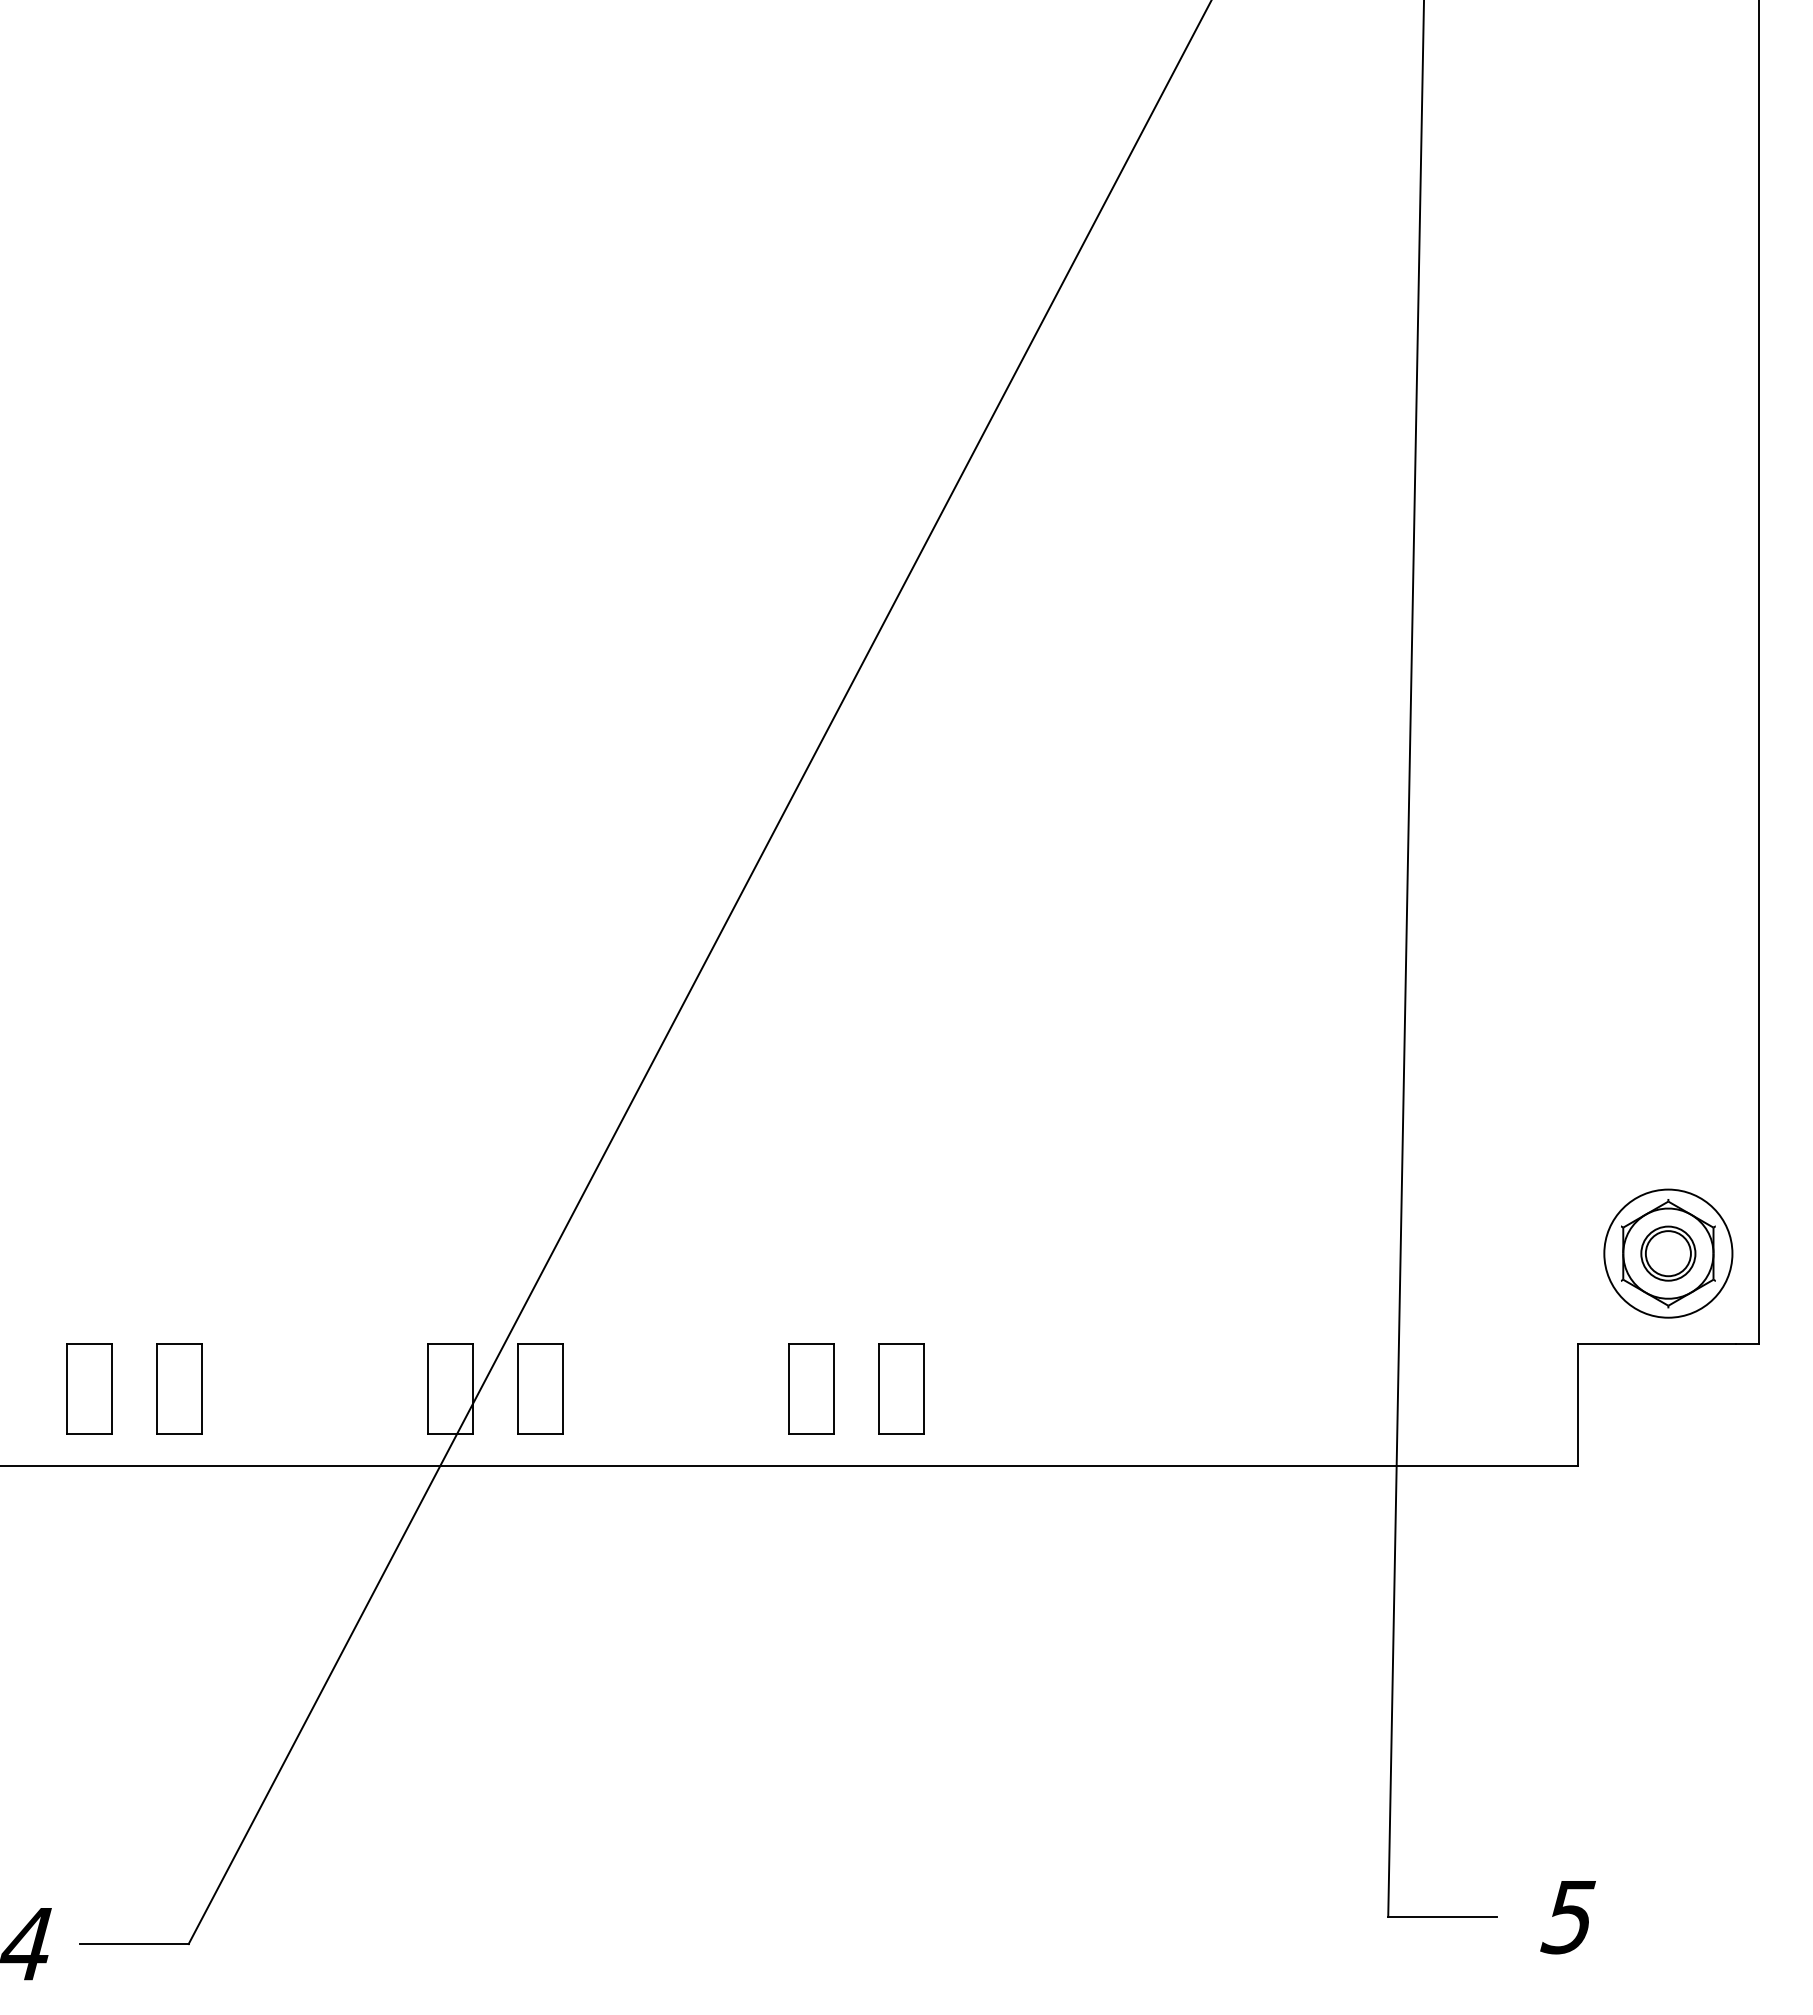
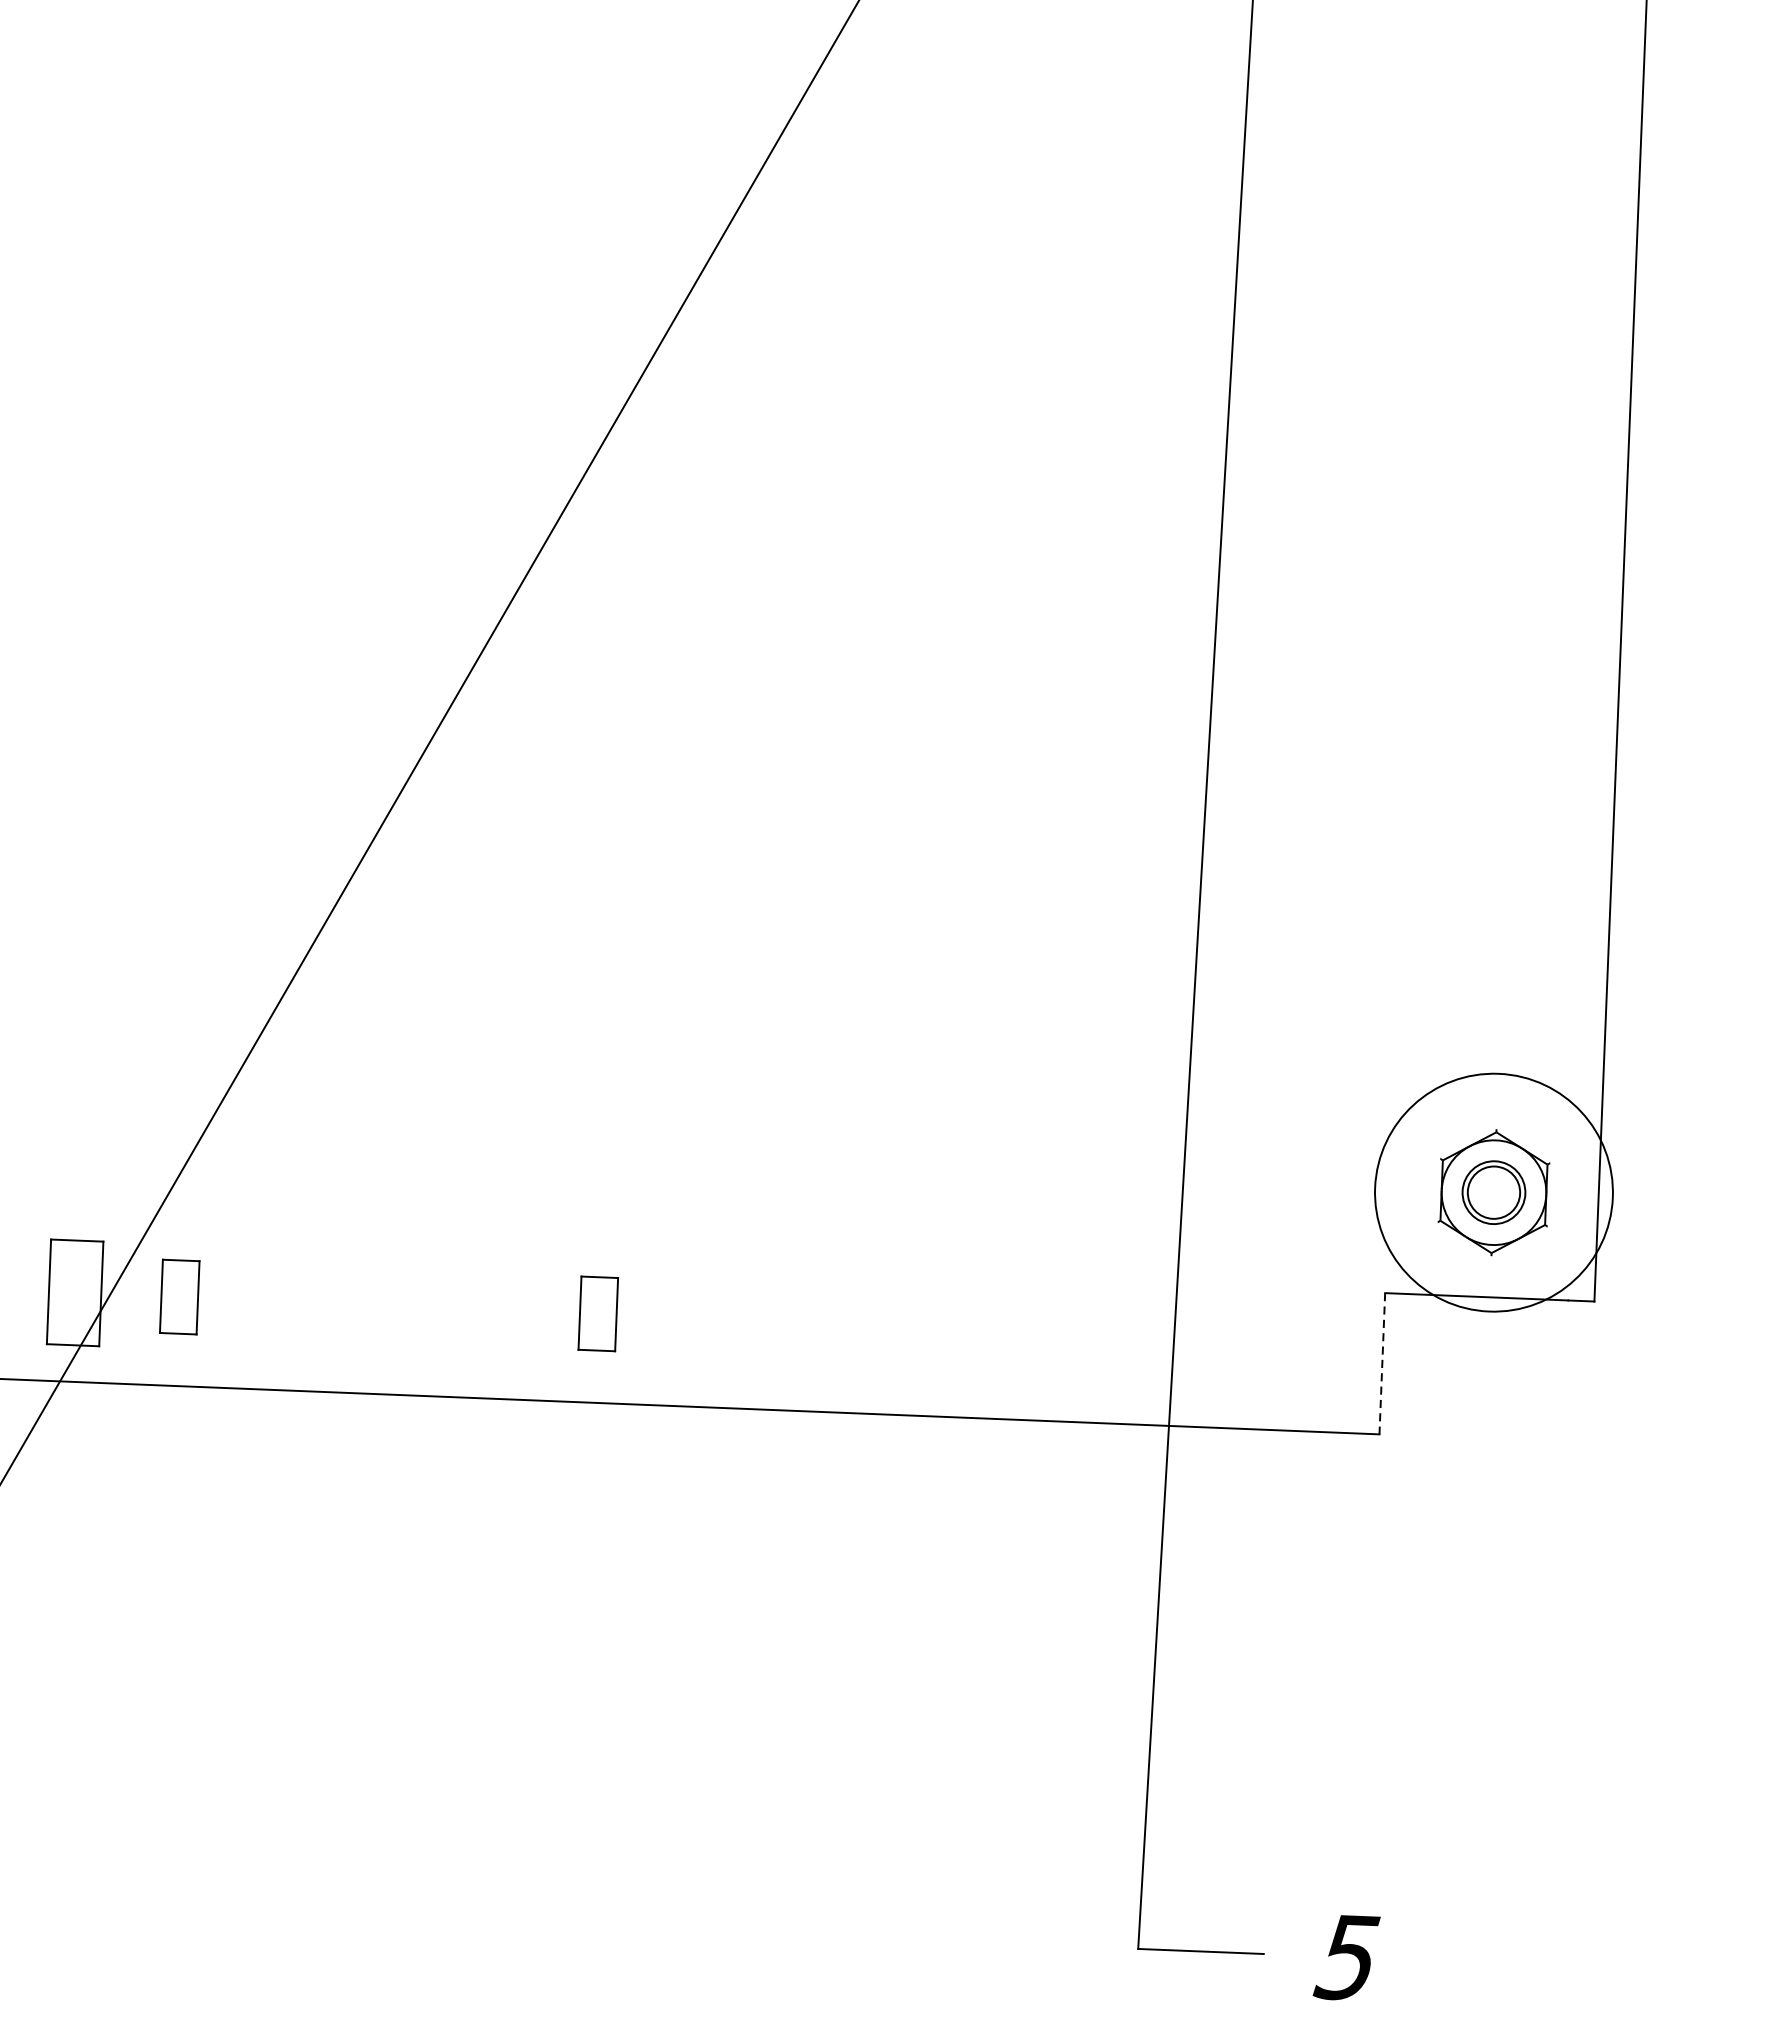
circle: (1668, 1253) -> (1494, 1192), size x1.6
part: (540, 1388) -> (179, 1296), size x0.7
part: (811, 1388) -> (494, 1309), removed
part: (901, 1388) -> (598, 1313), size x0.7
line: (1578, 1404) -> (1382, 1363), solid -> dashed

